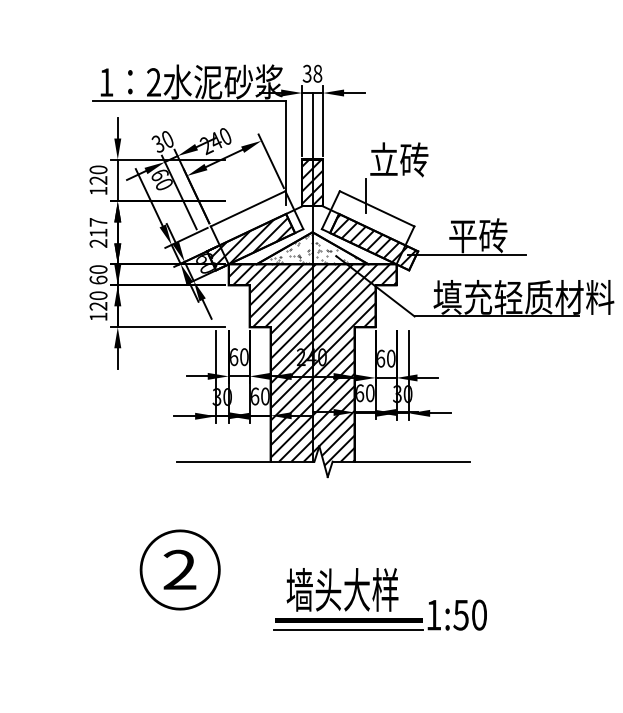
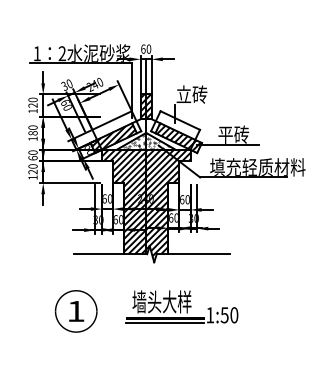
text: (313, 72) -> (146, 48), 38 -> 60
text: (97, 233) -> (32, 133), 217 -> 180
text: (178, 568) -> (75, 310), 2 -> 1
part: (379, 598) -> (181, 306), moved

